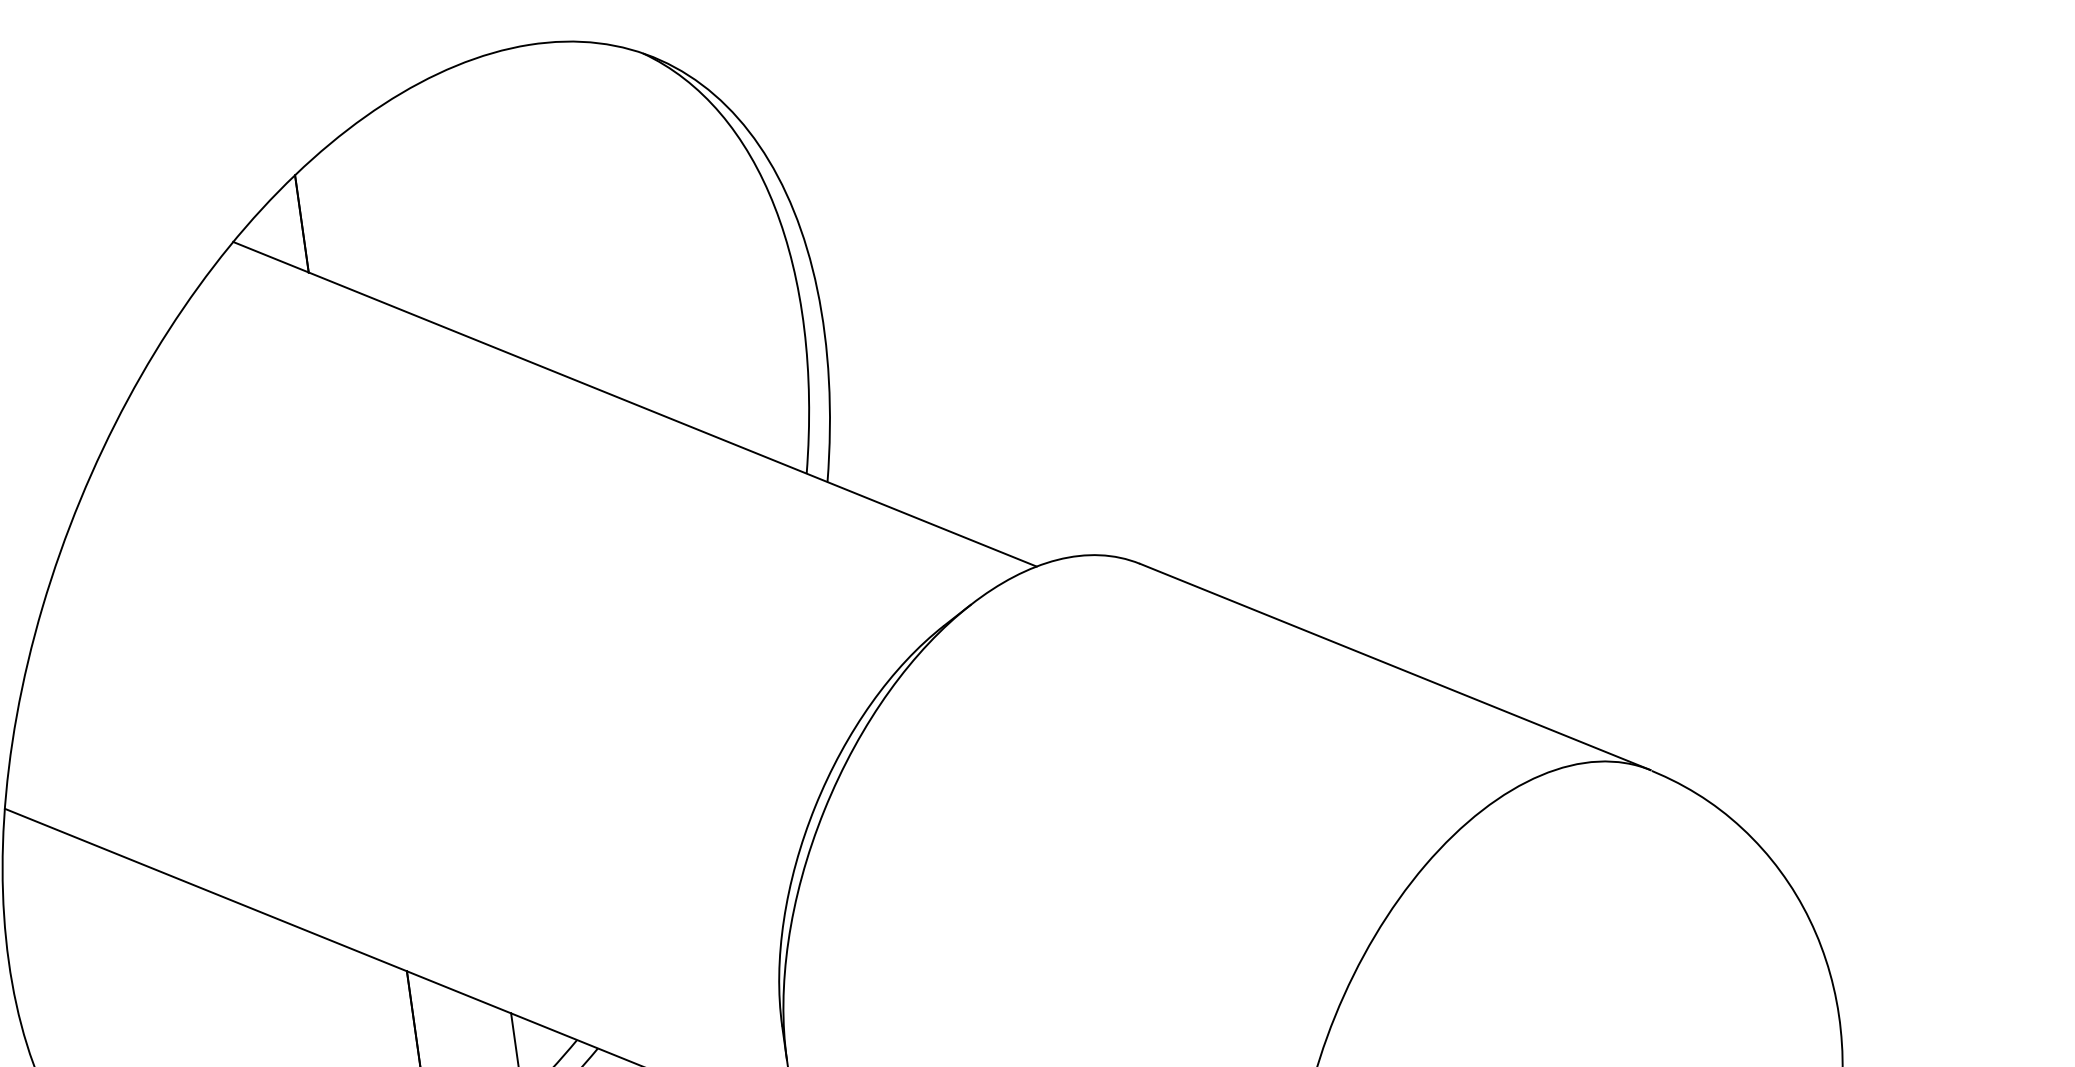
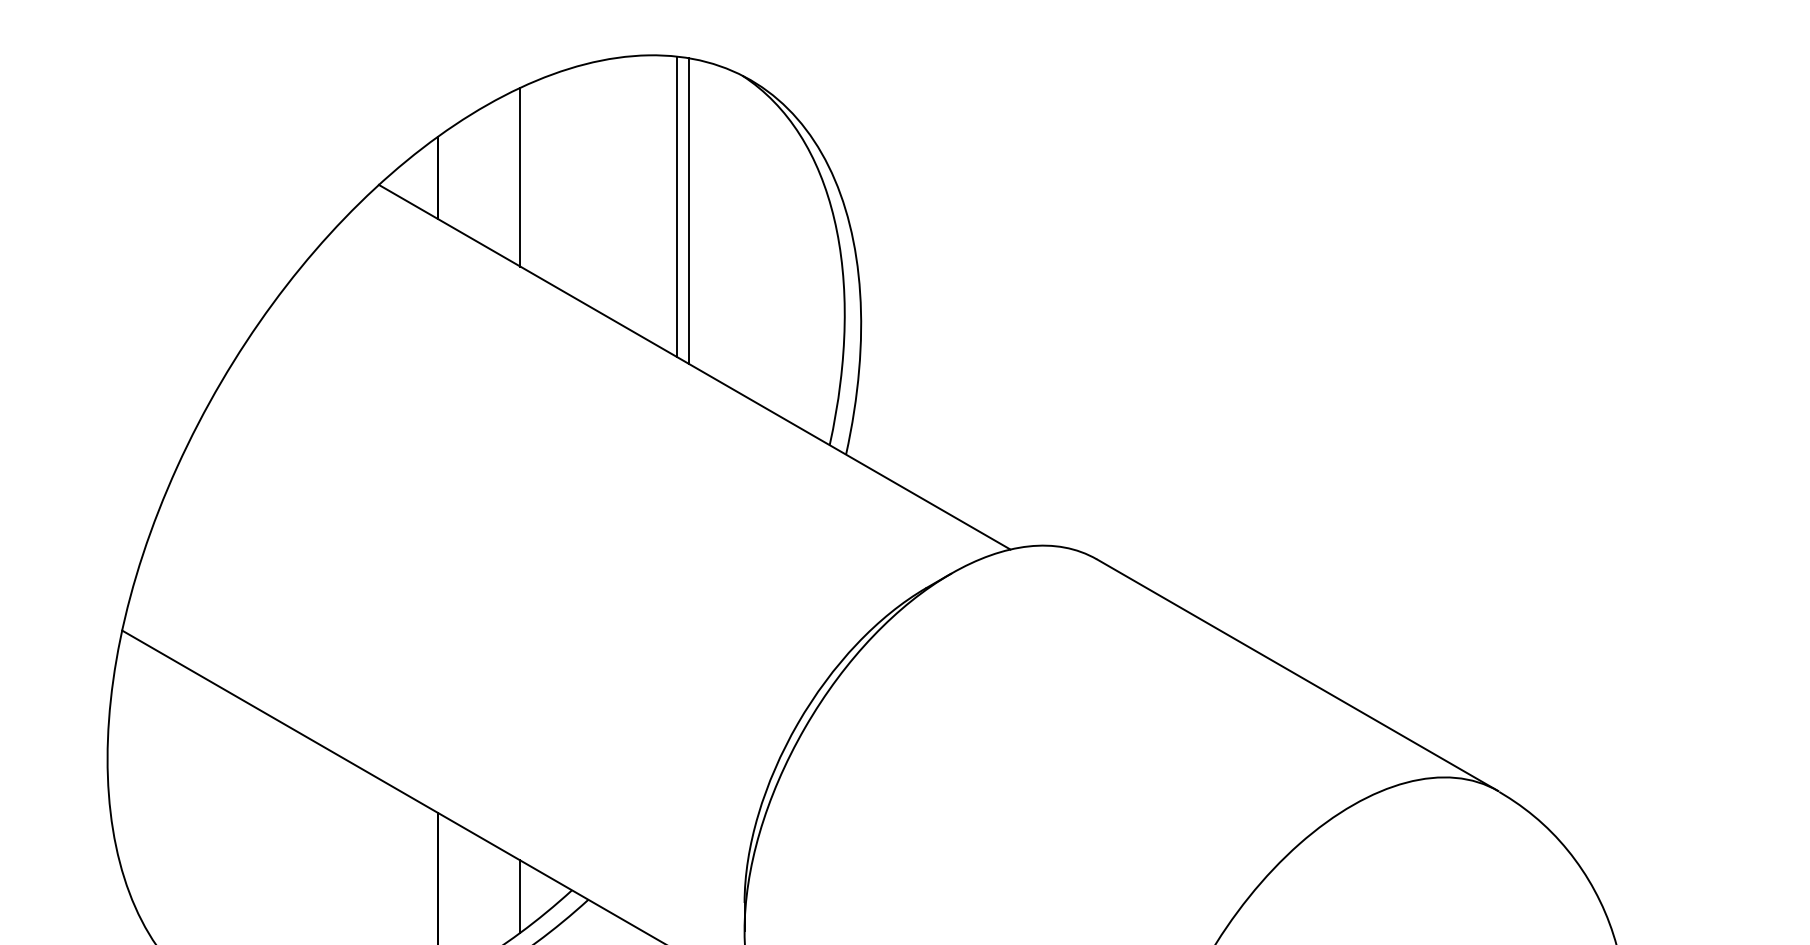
line: (398, 208) -> (520, 176), added
line: (588, 217) -> (677, 206), added
line: (601, 220) -> (688, 210), added

